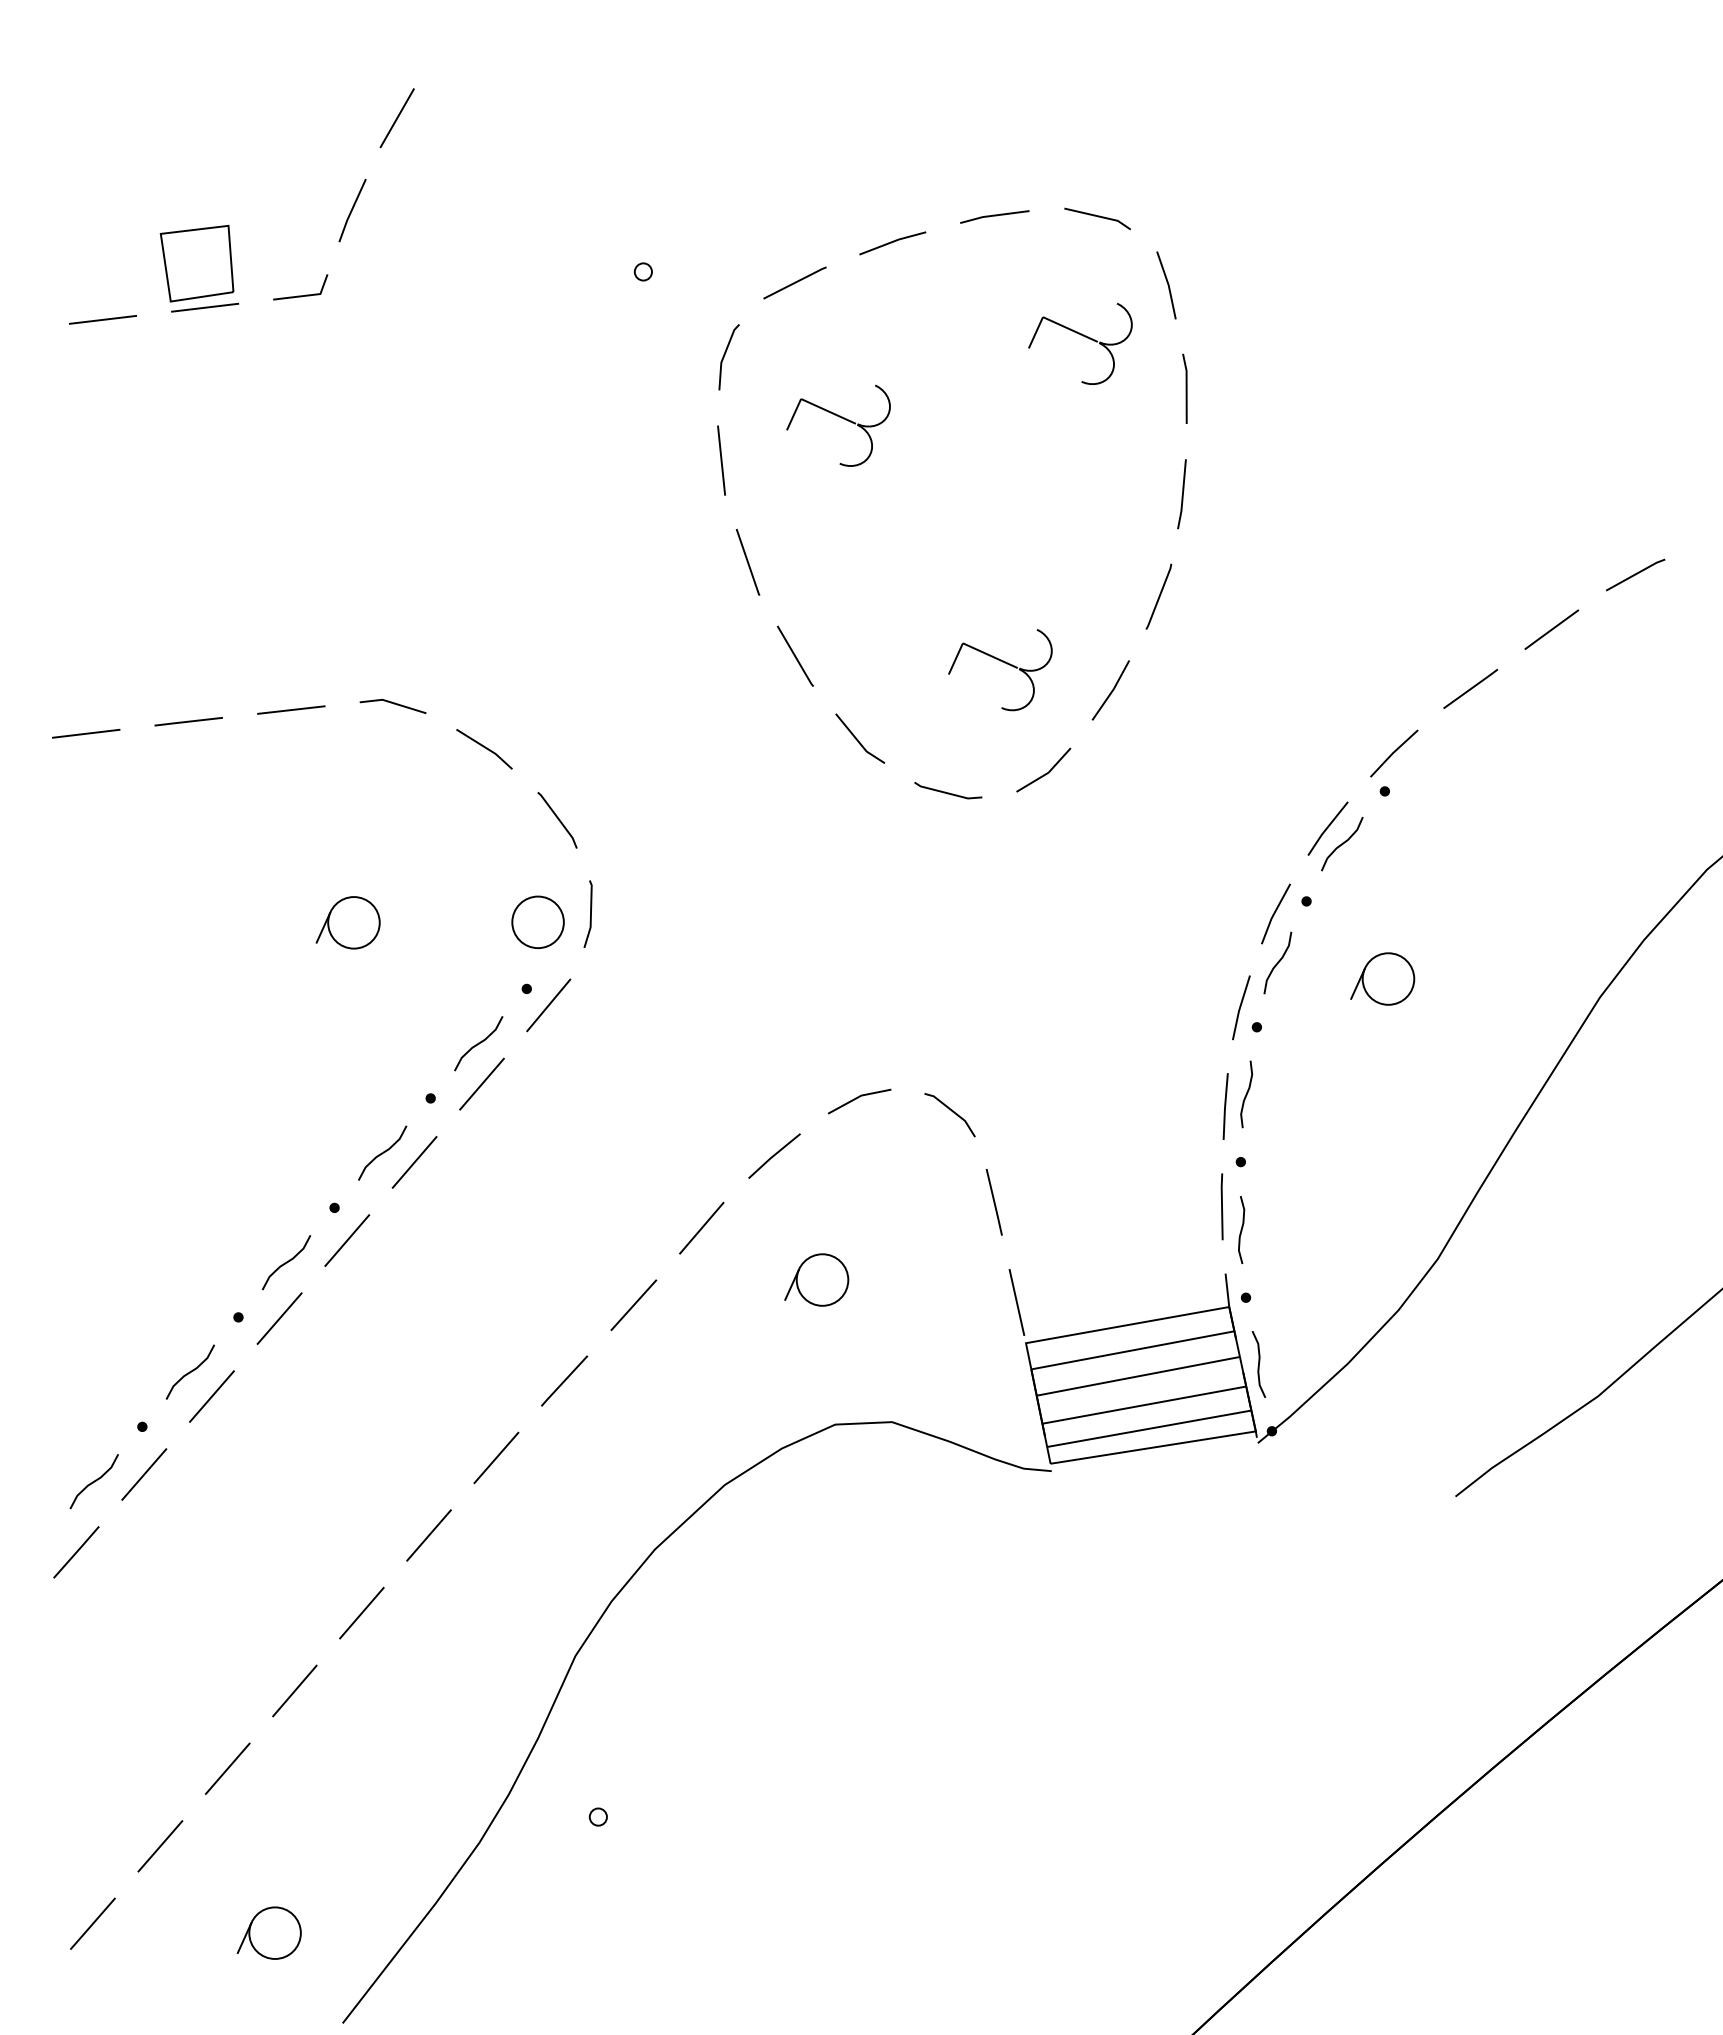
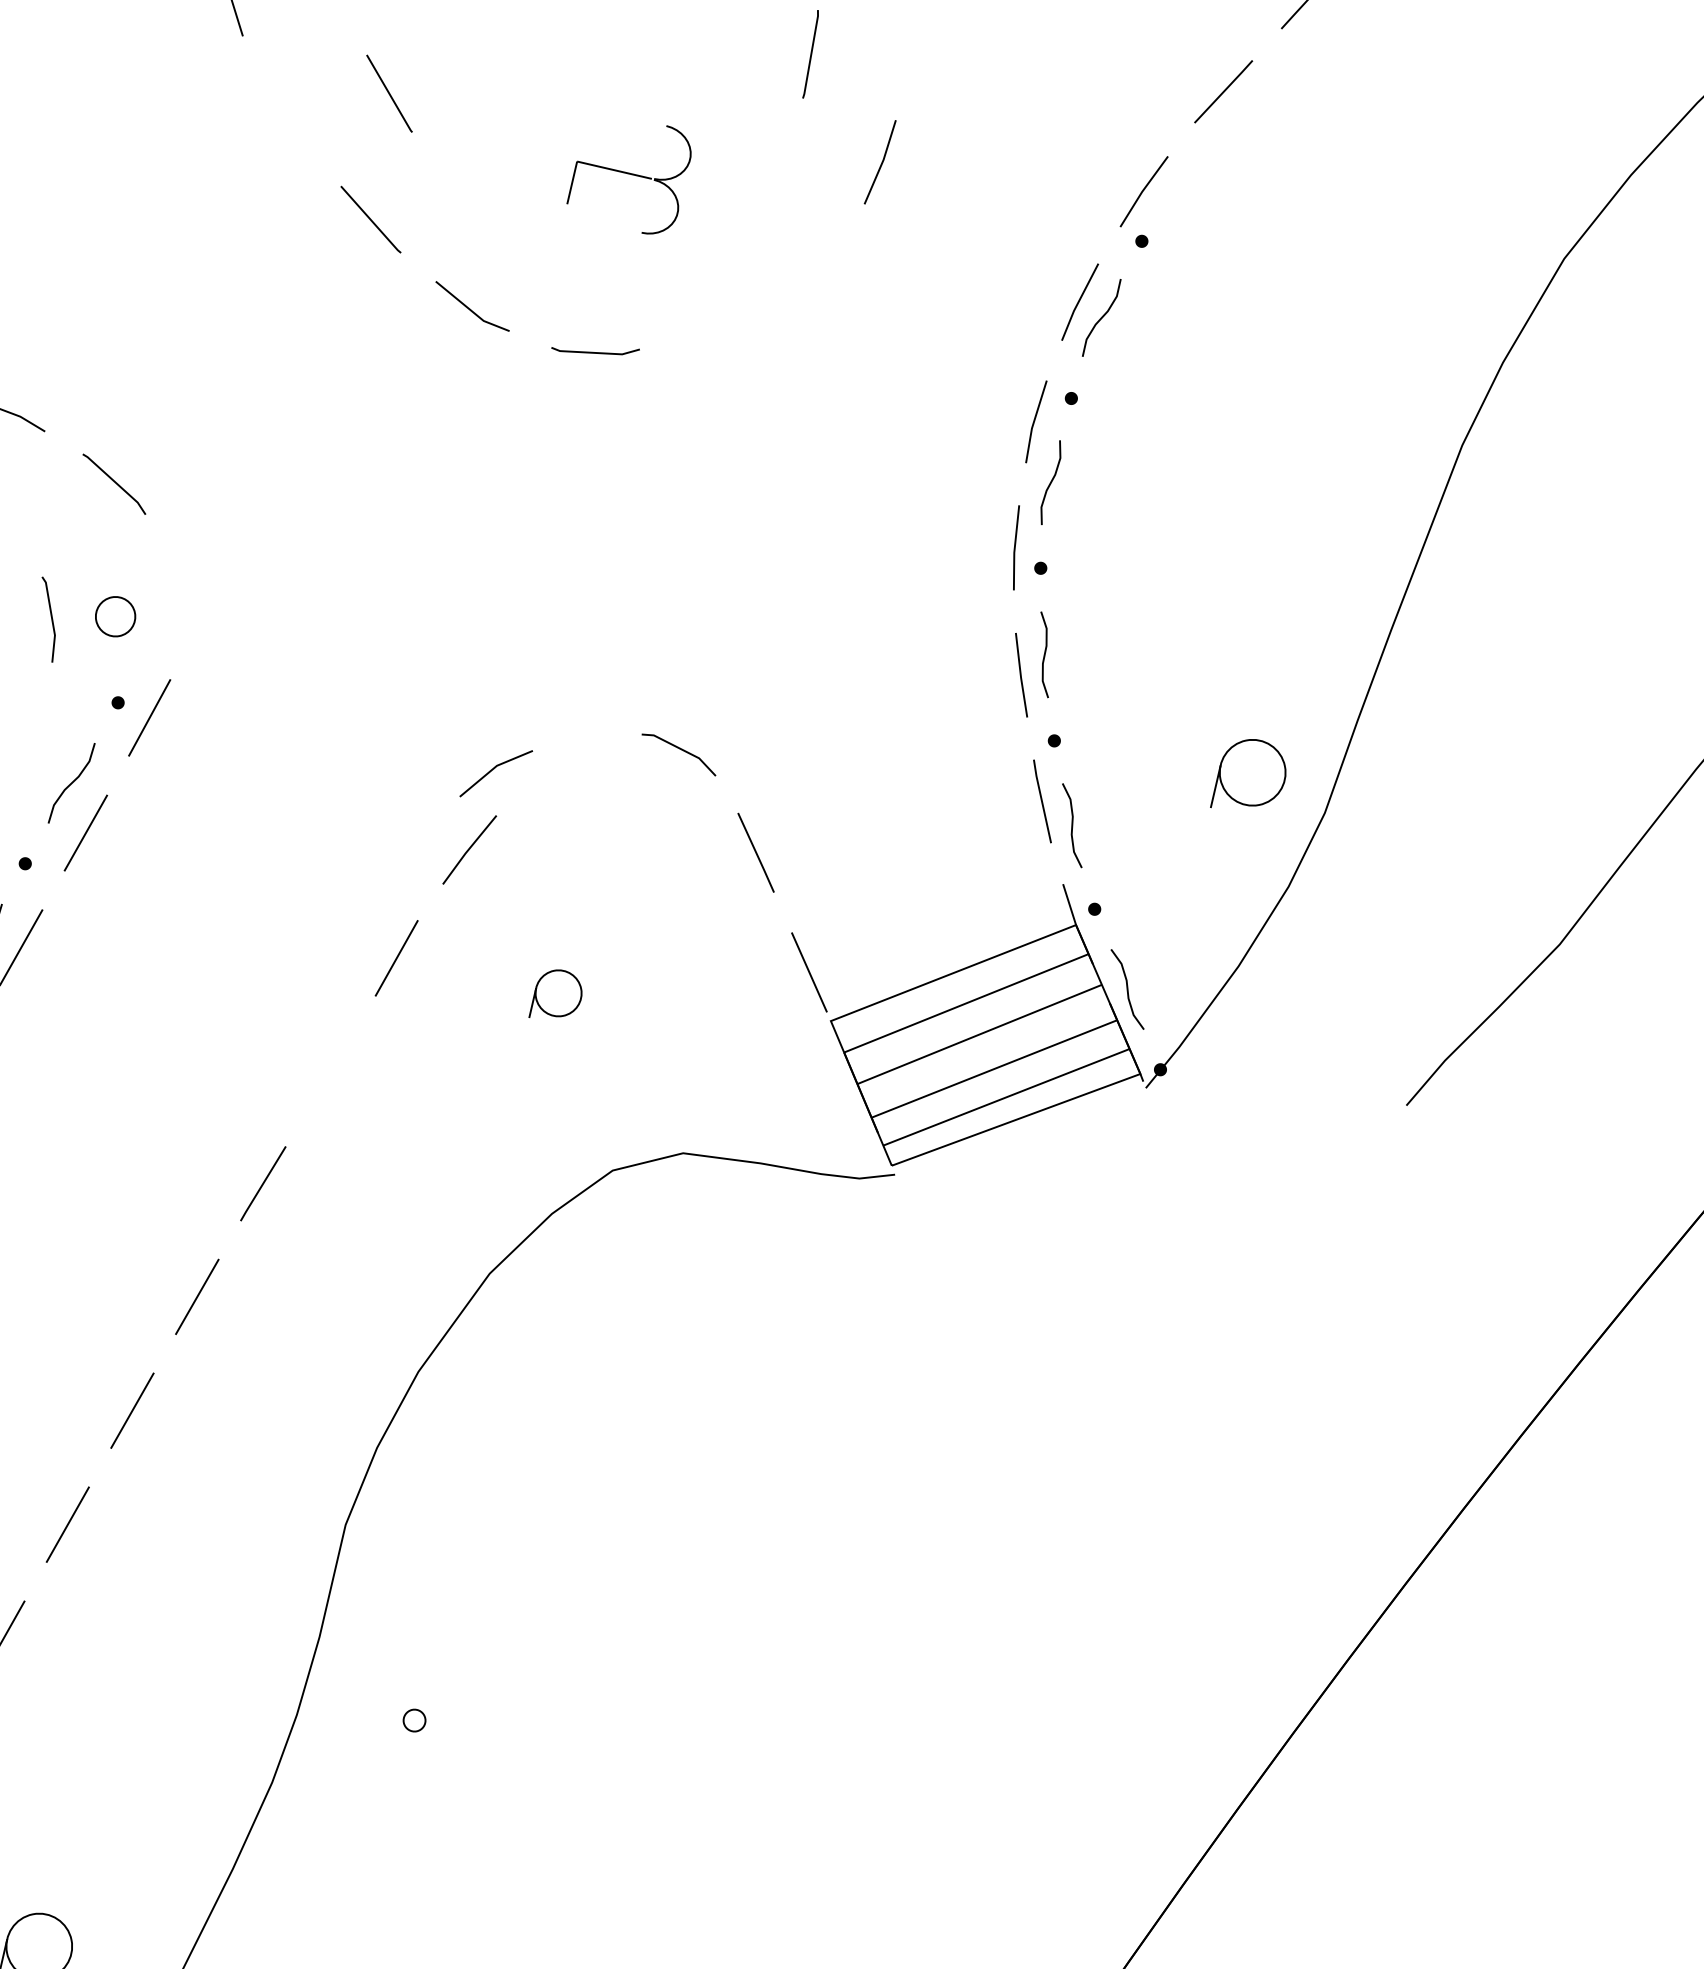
line: (747, 562) -> (388, 94), moved
line: (1111, 690) -> (881, 162), moved
line: (1046, 772) -> (713, 302), removed
line: (590, 913) -> (51, 618), moved
circle: (537, 922) -> (114, 617), size x0.6
part: (1382, 978) -> (1245, 773), moved
line: (858, 1098) -> (494, 770), moved
part: (816, 1279) -> (553, 993), size x0.7
line: (633, 1305) -> (330, 1072), removed

